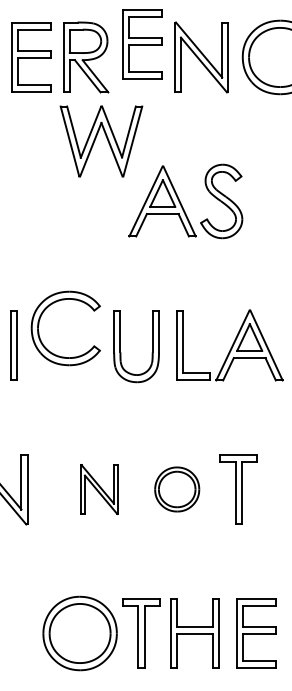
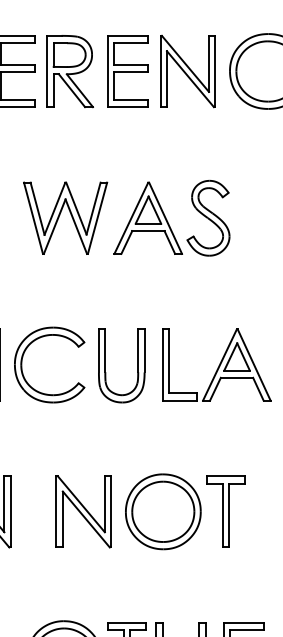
part: (142, 44) -> (127, 71), moved
part: (101, 141) -> (65, 218), moved
part: (39, 325) -> (22, 362), moved
part: (99, 489) -> (83, 511), size x1.43
part: (176, 489) -> (162, 511), size x1.67

